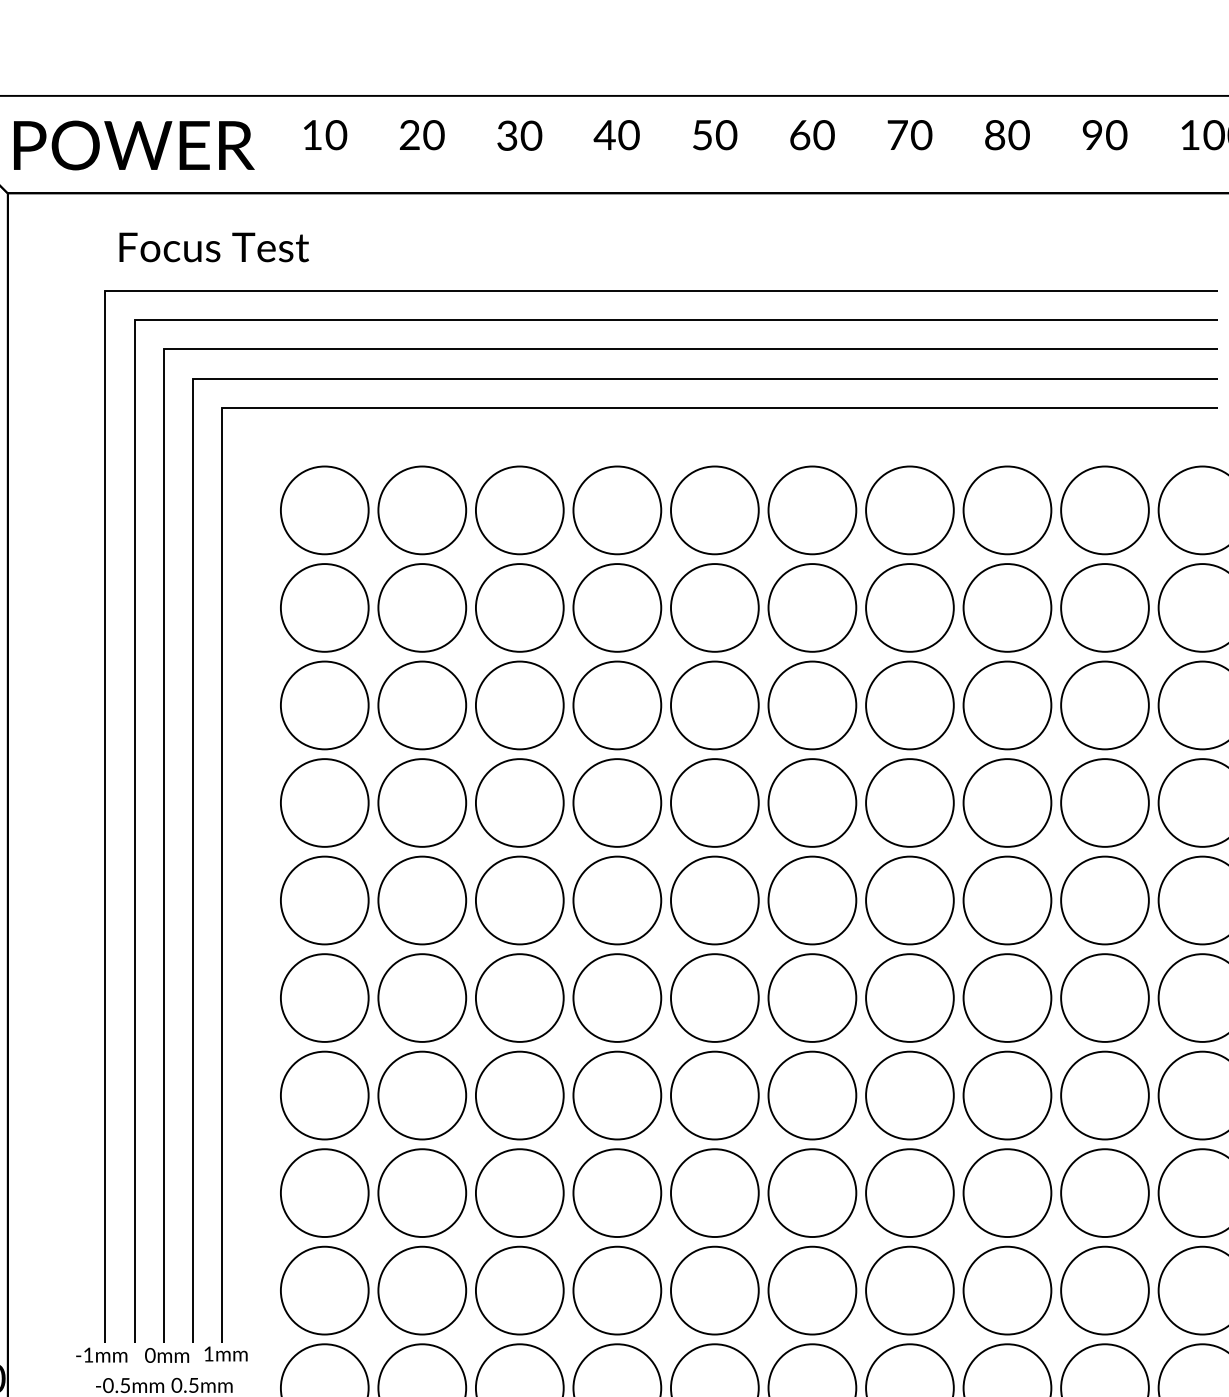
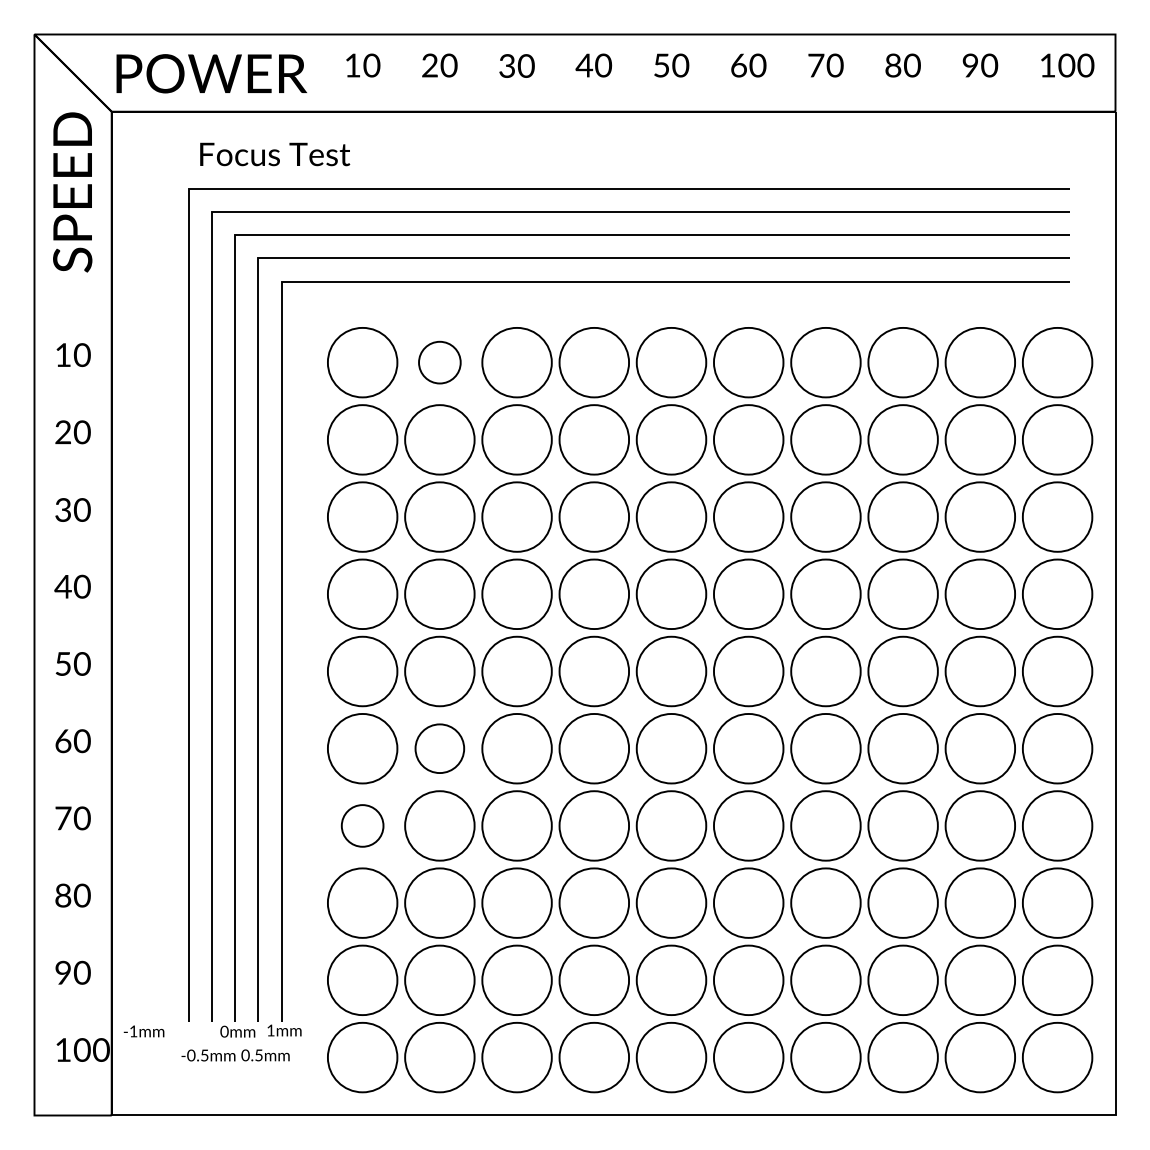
circle: (421, 510) -> (439, 362), size x0.6
circle: (421, 997) -> (439, 748), size x0.7
circle: (324, 1095) -> (362, 825), size x0.6
text: (100, 1355) -> (143, 1031), moved

